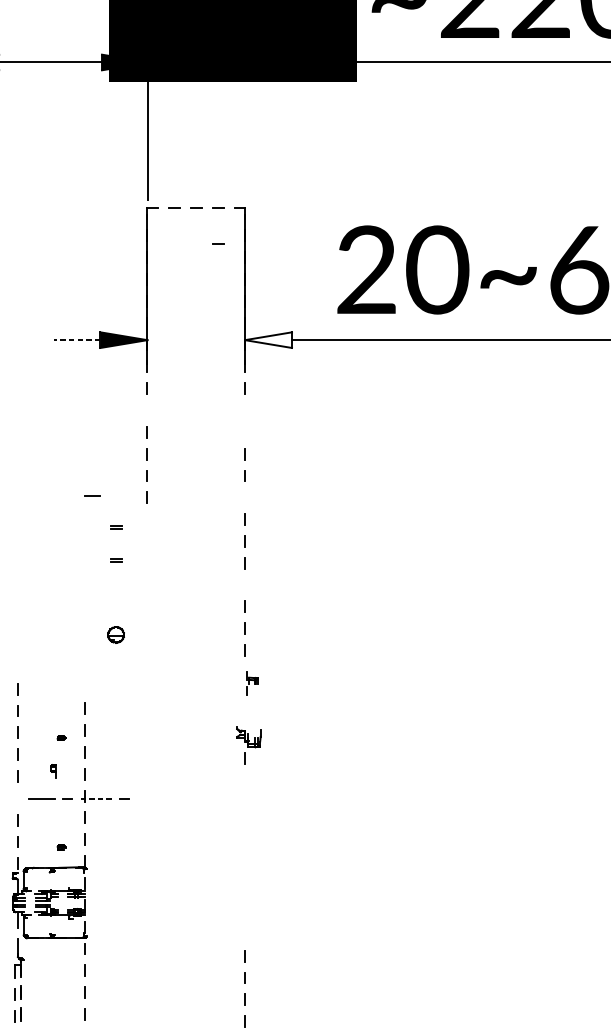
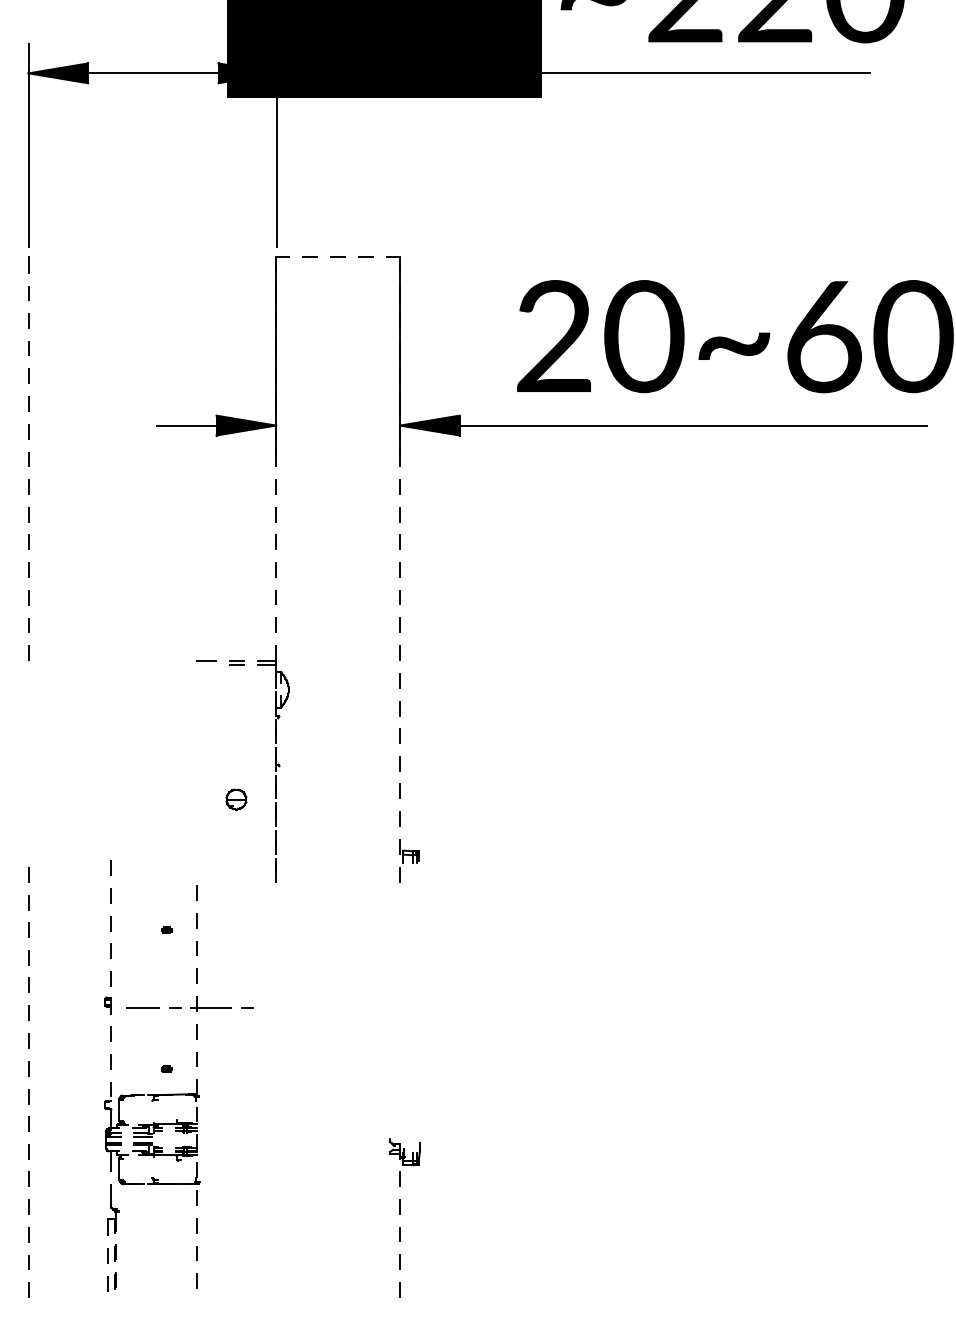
line: (217, 243) -> (365, 302), removed
line: (76, 340) -> (186, 425), dashed -> solid
fill: (268, 340) -> (429, 425), added
line: (146, 410) -> (275, 514), added
line: (244, 410) -> (399, 514), added
line: (244, 431) -> (399, 541), added
line: (92, 495) -> (206, 660), moved
line: (244, 496) -> (399, 624), added
part: (116, 560) -> (236, 704), removed
line: (244, 584) -> (399, 735), added
part: (145, 606) -> (273, 763), added
part: (252, 683) -> (409, 860), size x1.43
part: (248, 745) -> (404, 1162), moved
part: (53, 771) -> (107, 1005), moved
line: (96, 799) -> (211, 1008), dashed -> solid

